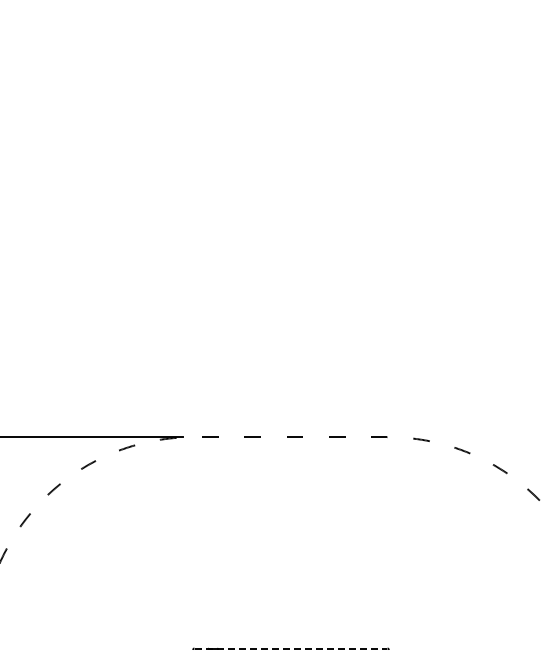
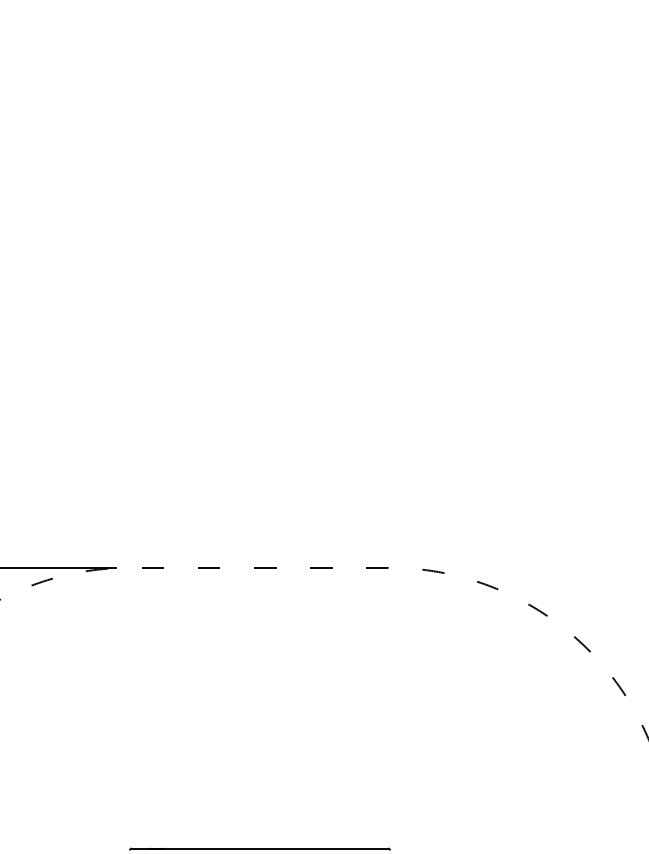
line: (291, 648) -> (260, 848), dashed -> solid

